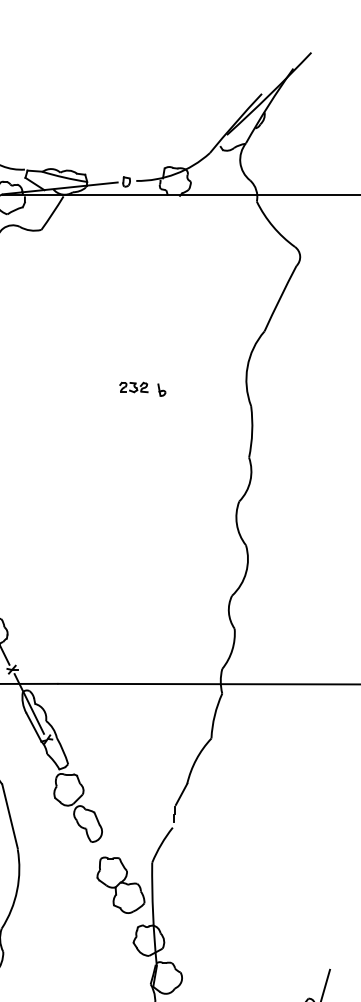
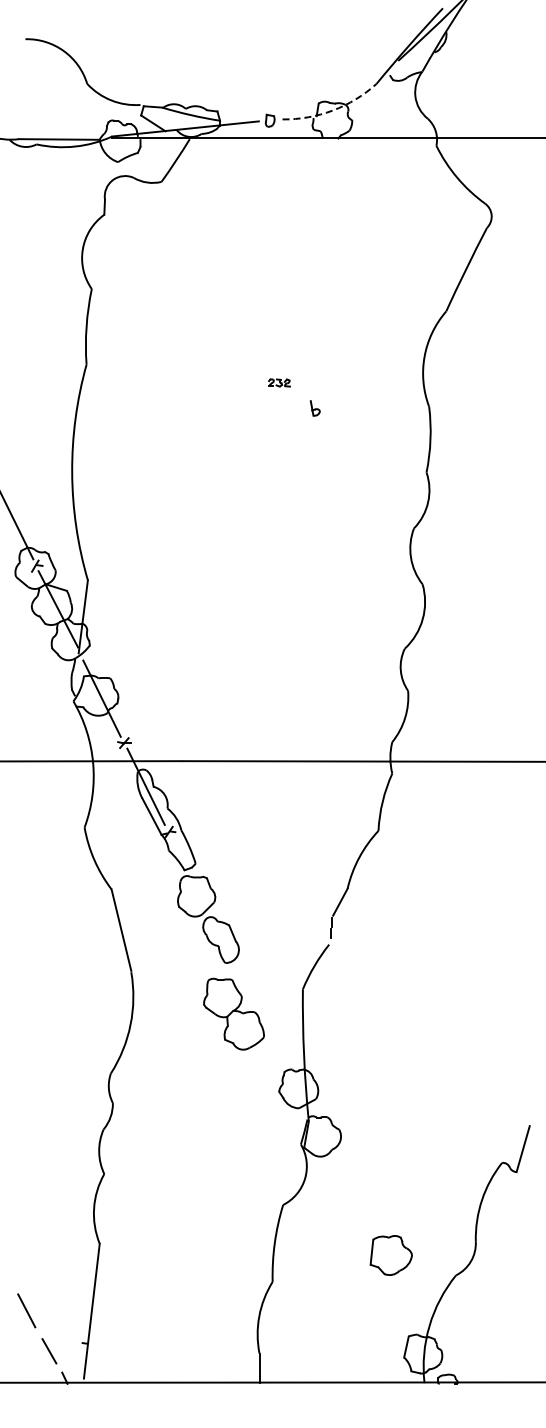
arc: (175, 173) -> (332, 110), solid -> dashed
part: (133, 387) -> (279, 382), size x0.6
part: (161, 390) -> (314, 408), moved
part: (120, 884) -> (233, 1013), moved

